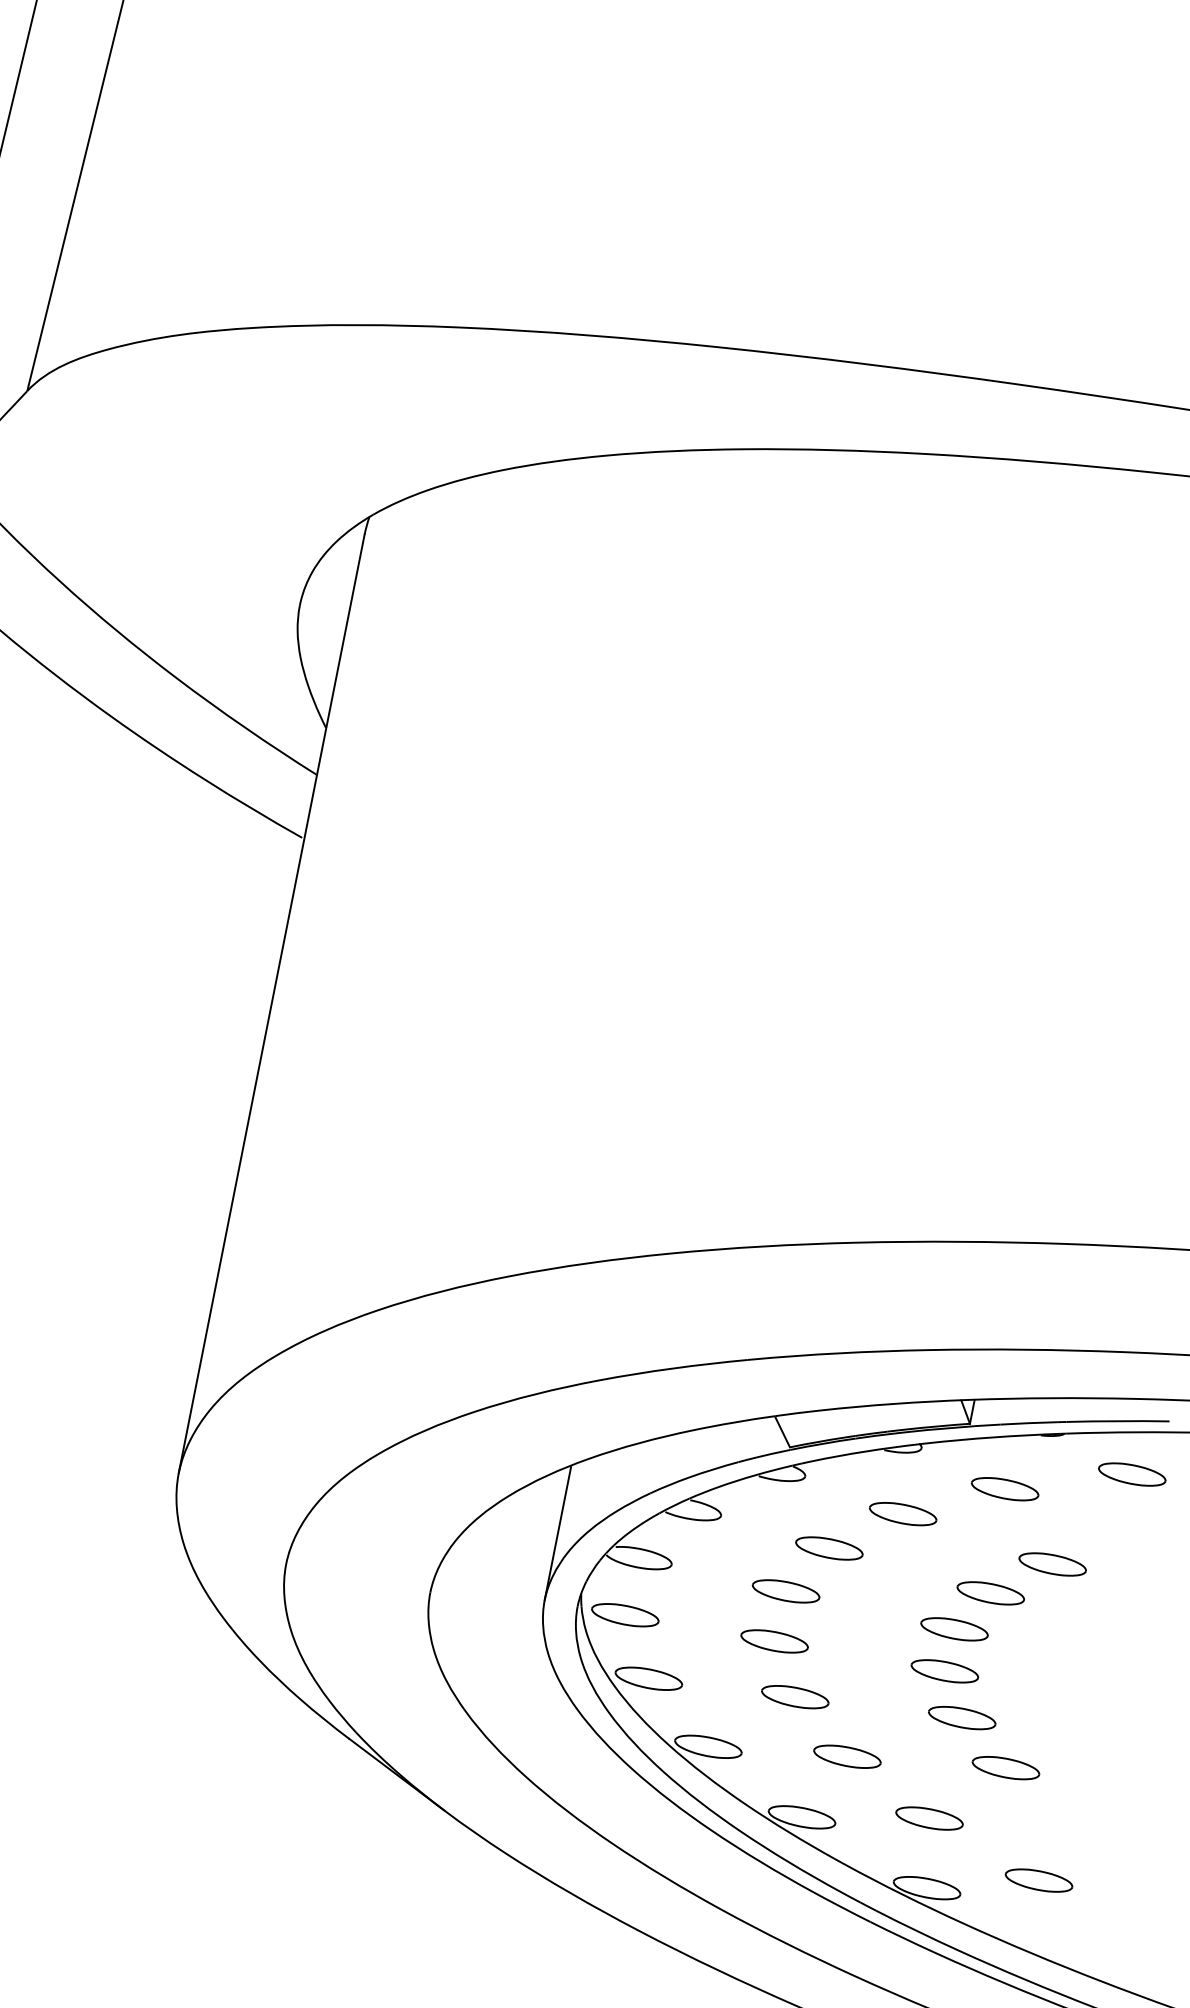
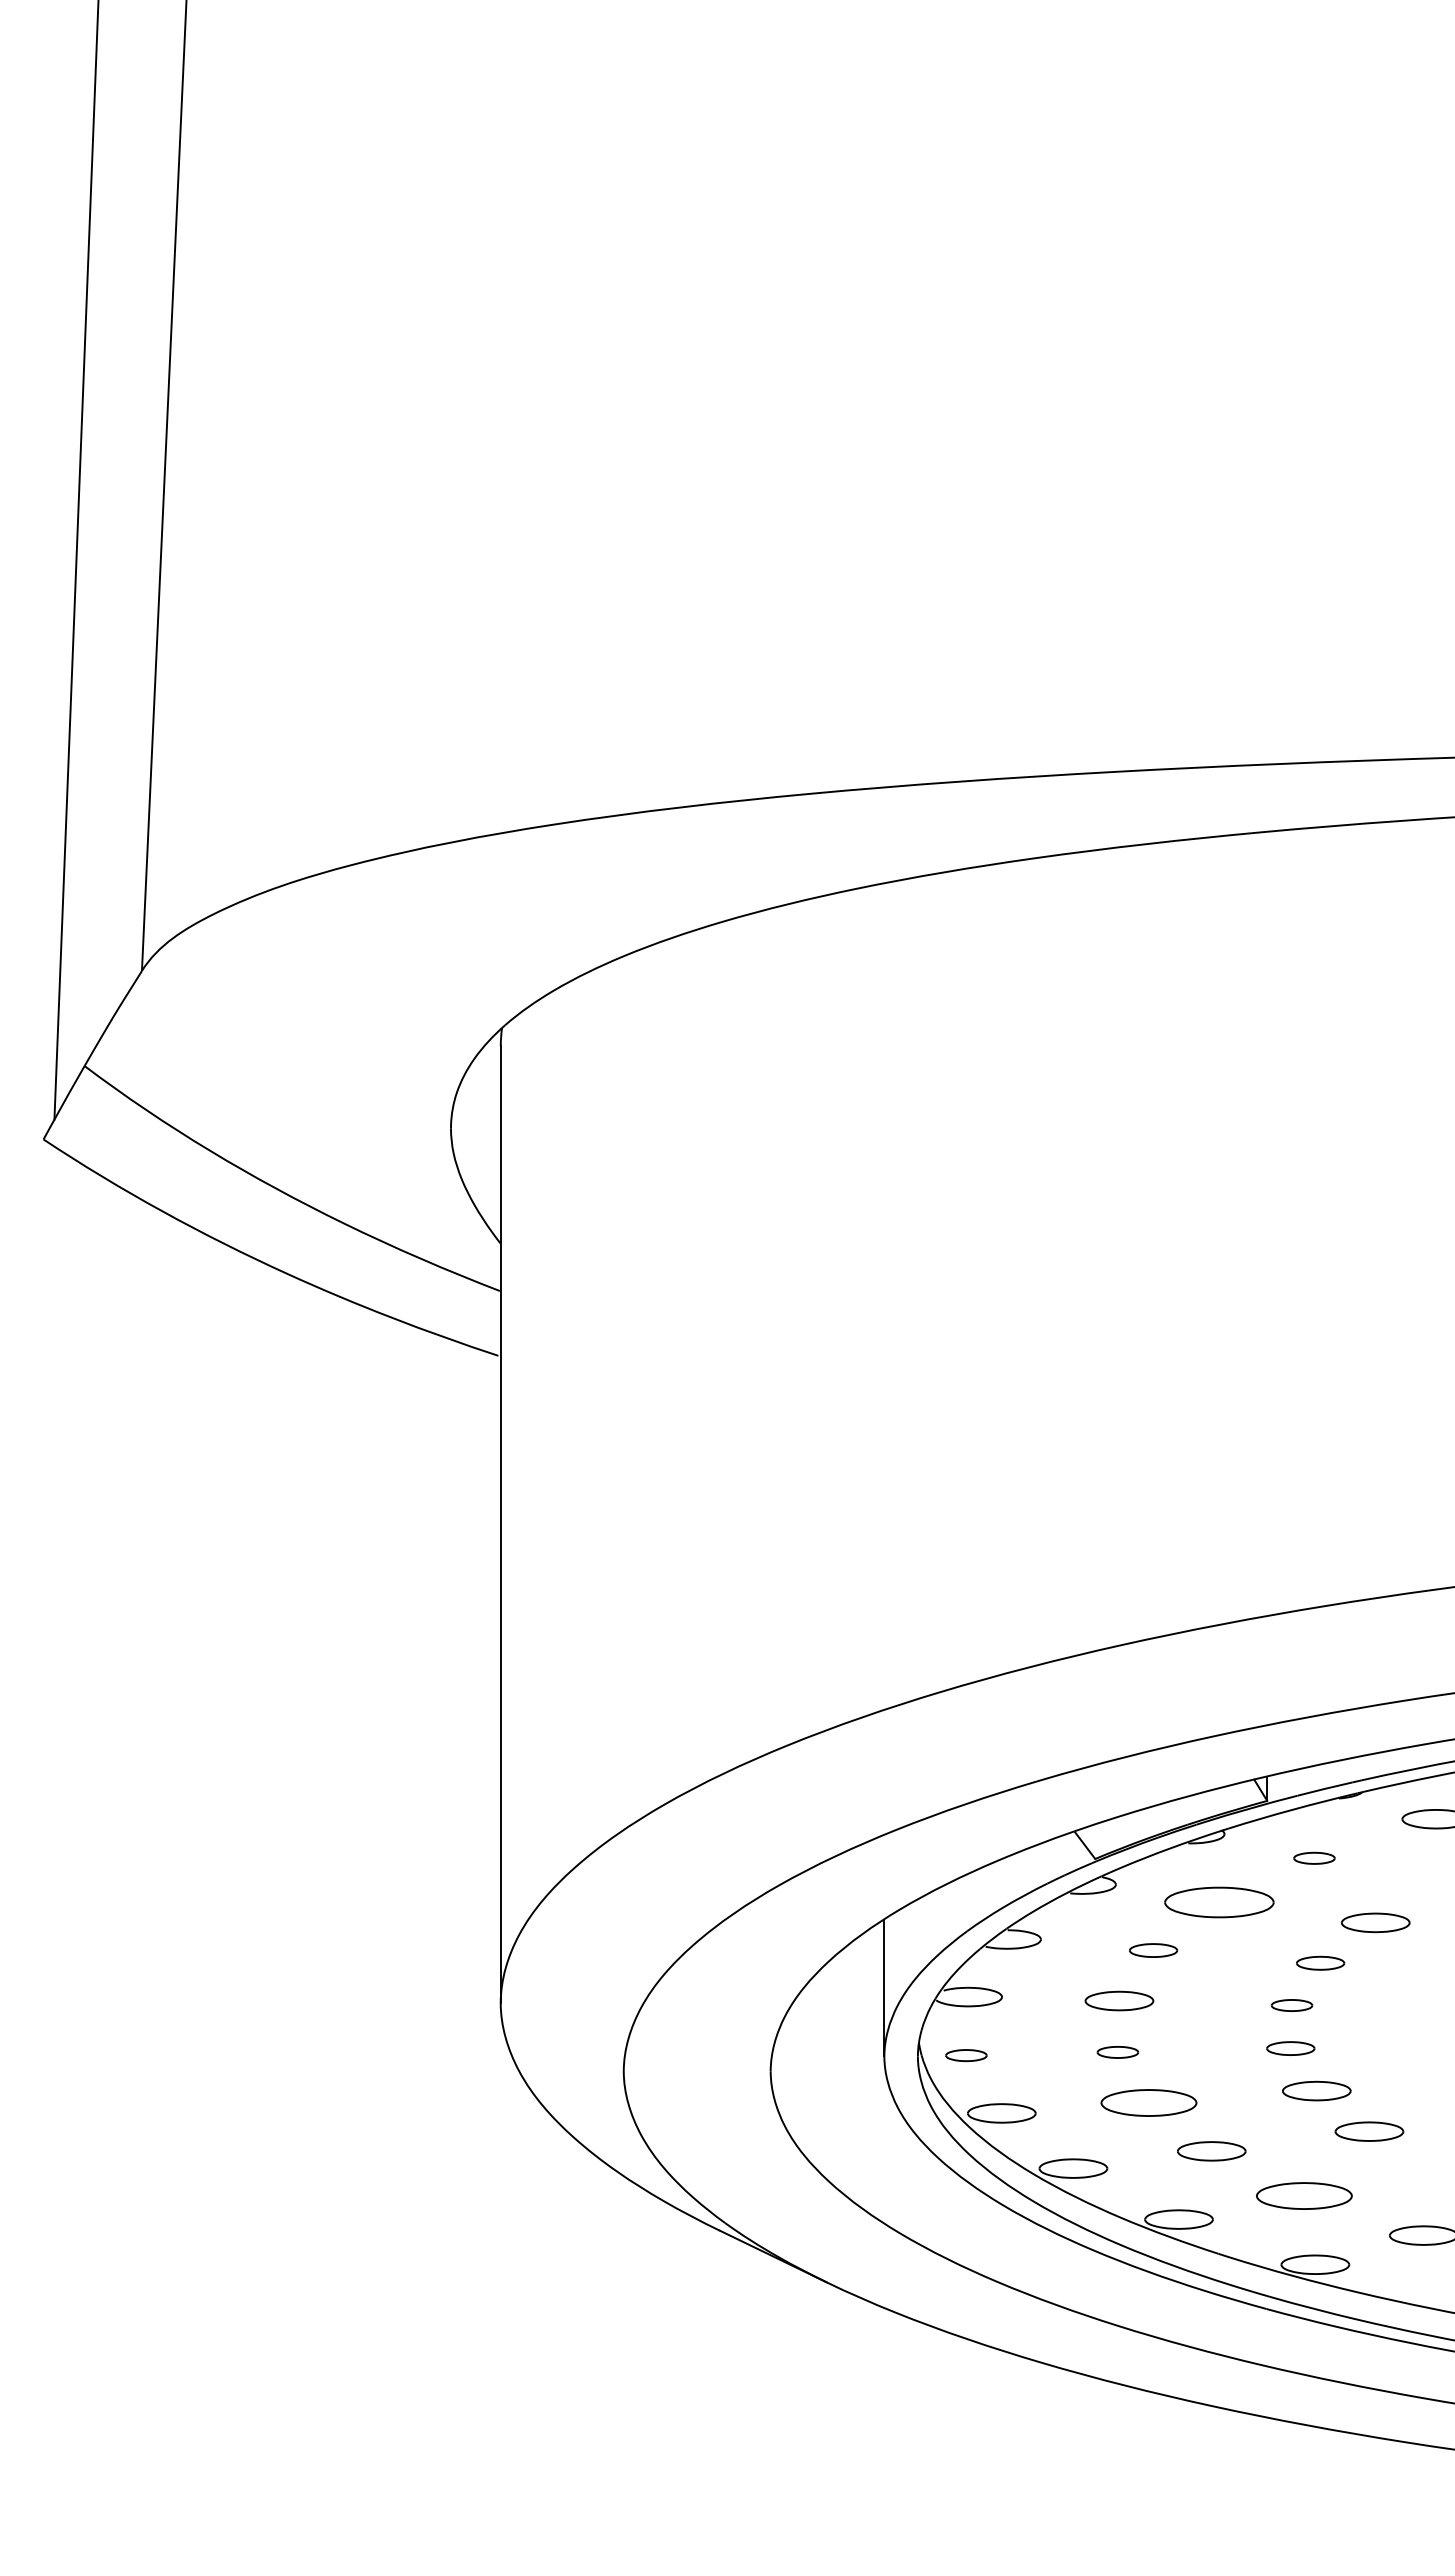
part: (1005, 1489) -> (1314, 1858), size x0.6
part: (902, 1513) -> (1218, 1902), size x1.6
part: (829, 1548) -> (1153, 1950), size x0.7
part: (990, 1593) -> (1320, 1963), size x0.7
part: (625, 1615) -> (966, 2055), size x0.6
part: (954, 1629) -> (1291, 2005), size x0.6
part: (774, 1641) -> (1117, 2052), size x0.6
part: (944, 1671) -> (1290, 2048), size x0.7
part: (794, 1696) -> (1148, 2102), size x1.4
part: (928, 1817) -> (1303, 2195), size x1.4

